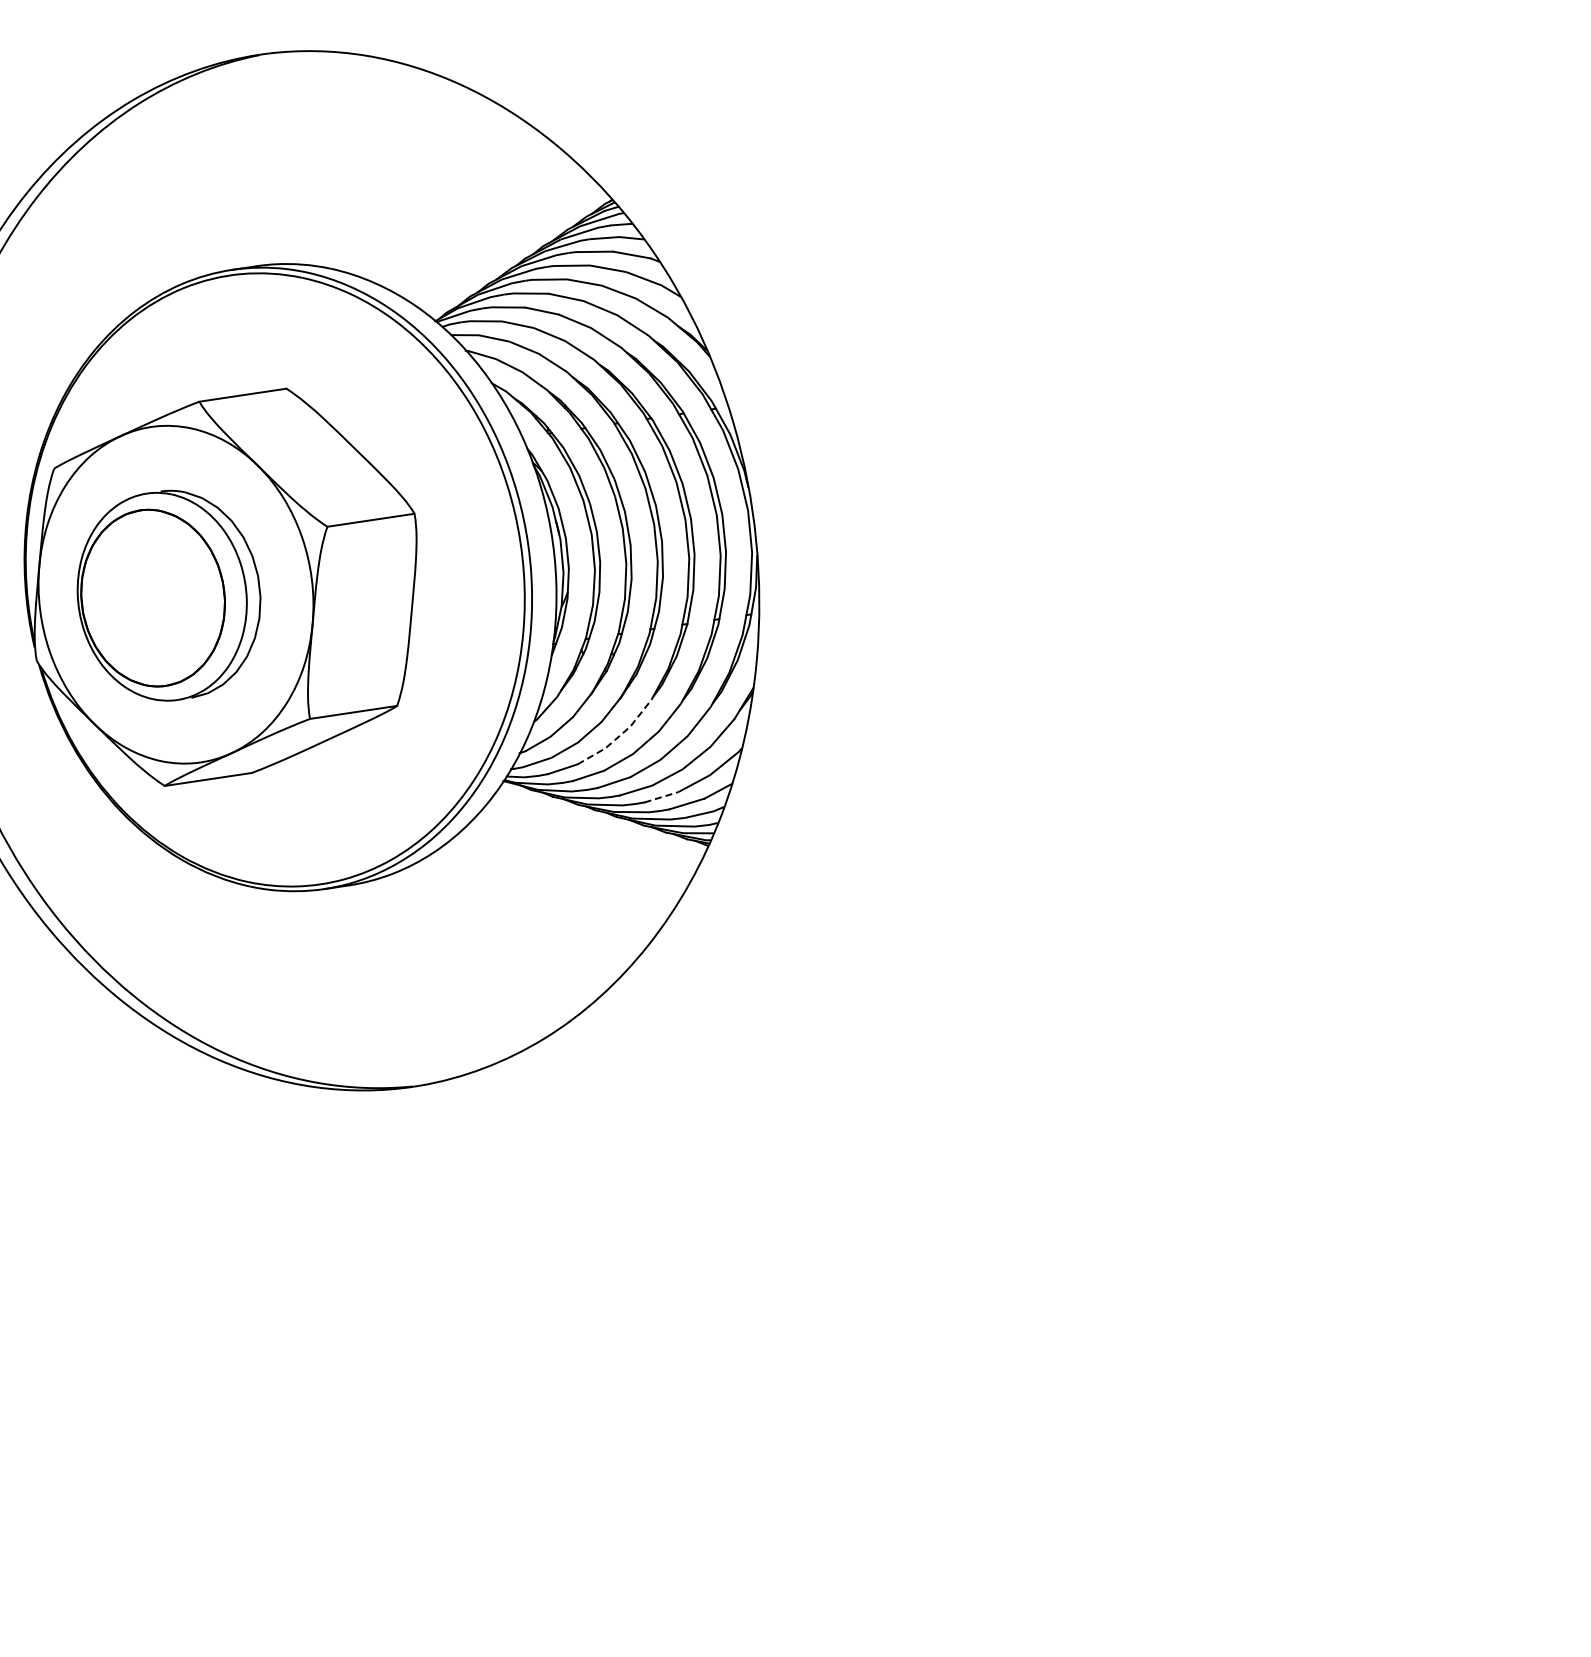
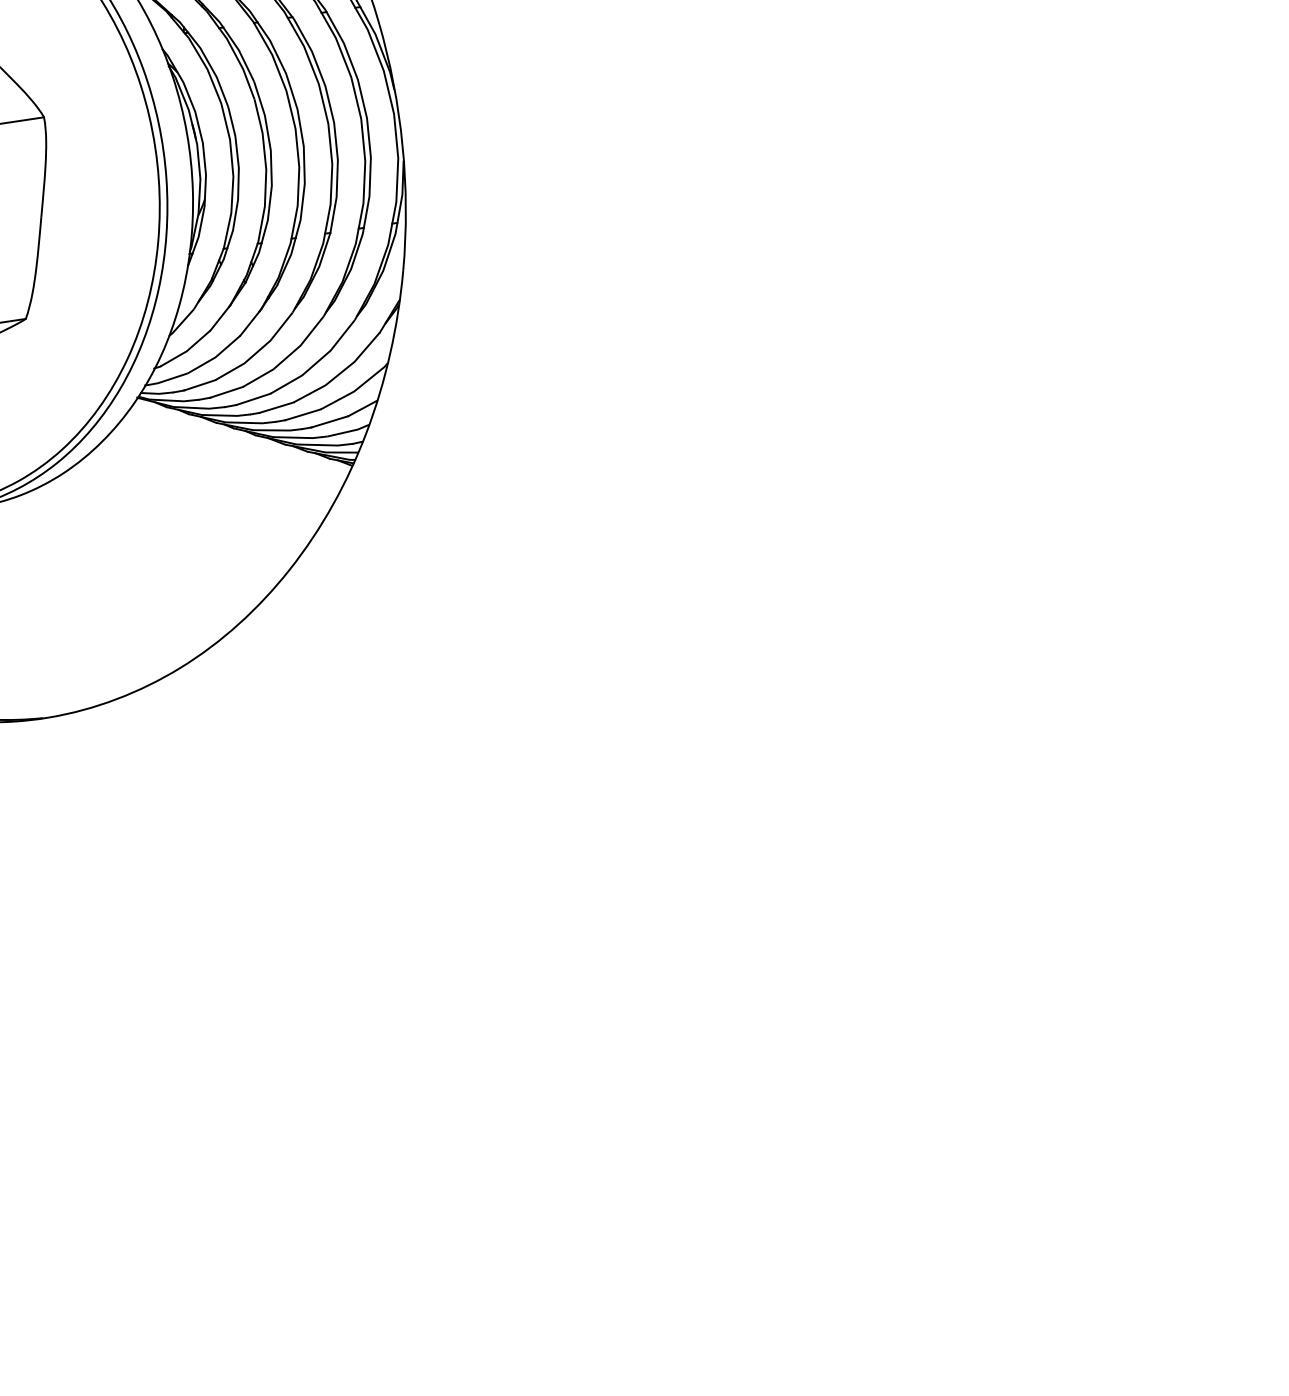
line: (619, 736) -> (259, 351), dashed -> solid
line: (661, 797) -> (303, 415), dashed -> solid

